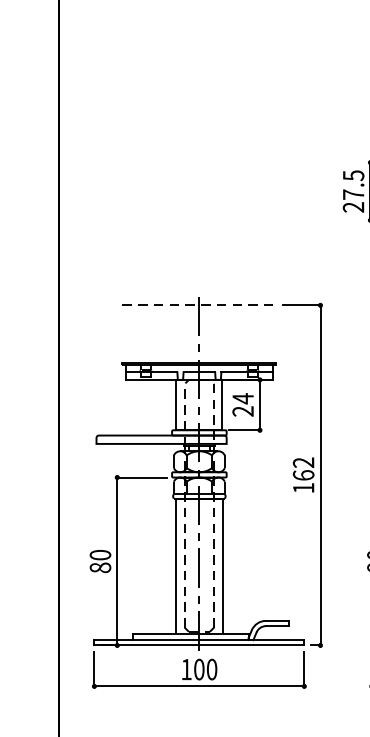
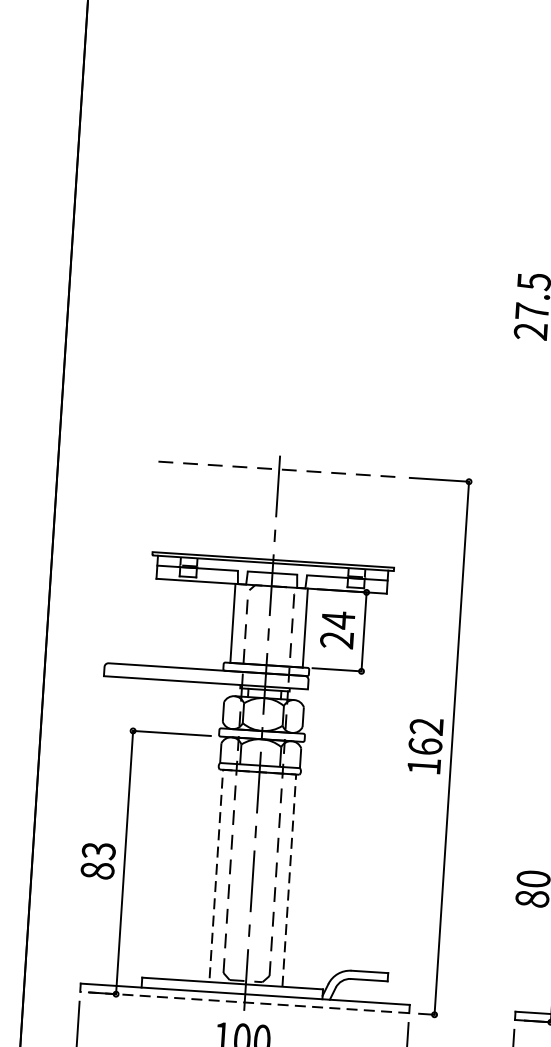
line: (198, 498) -> (258, 772), solid -> dashed
text: (100, 555) -> (98, 851), 80 -> 83
line: (199, 645) -> (244, 1002), solid -> dashed

